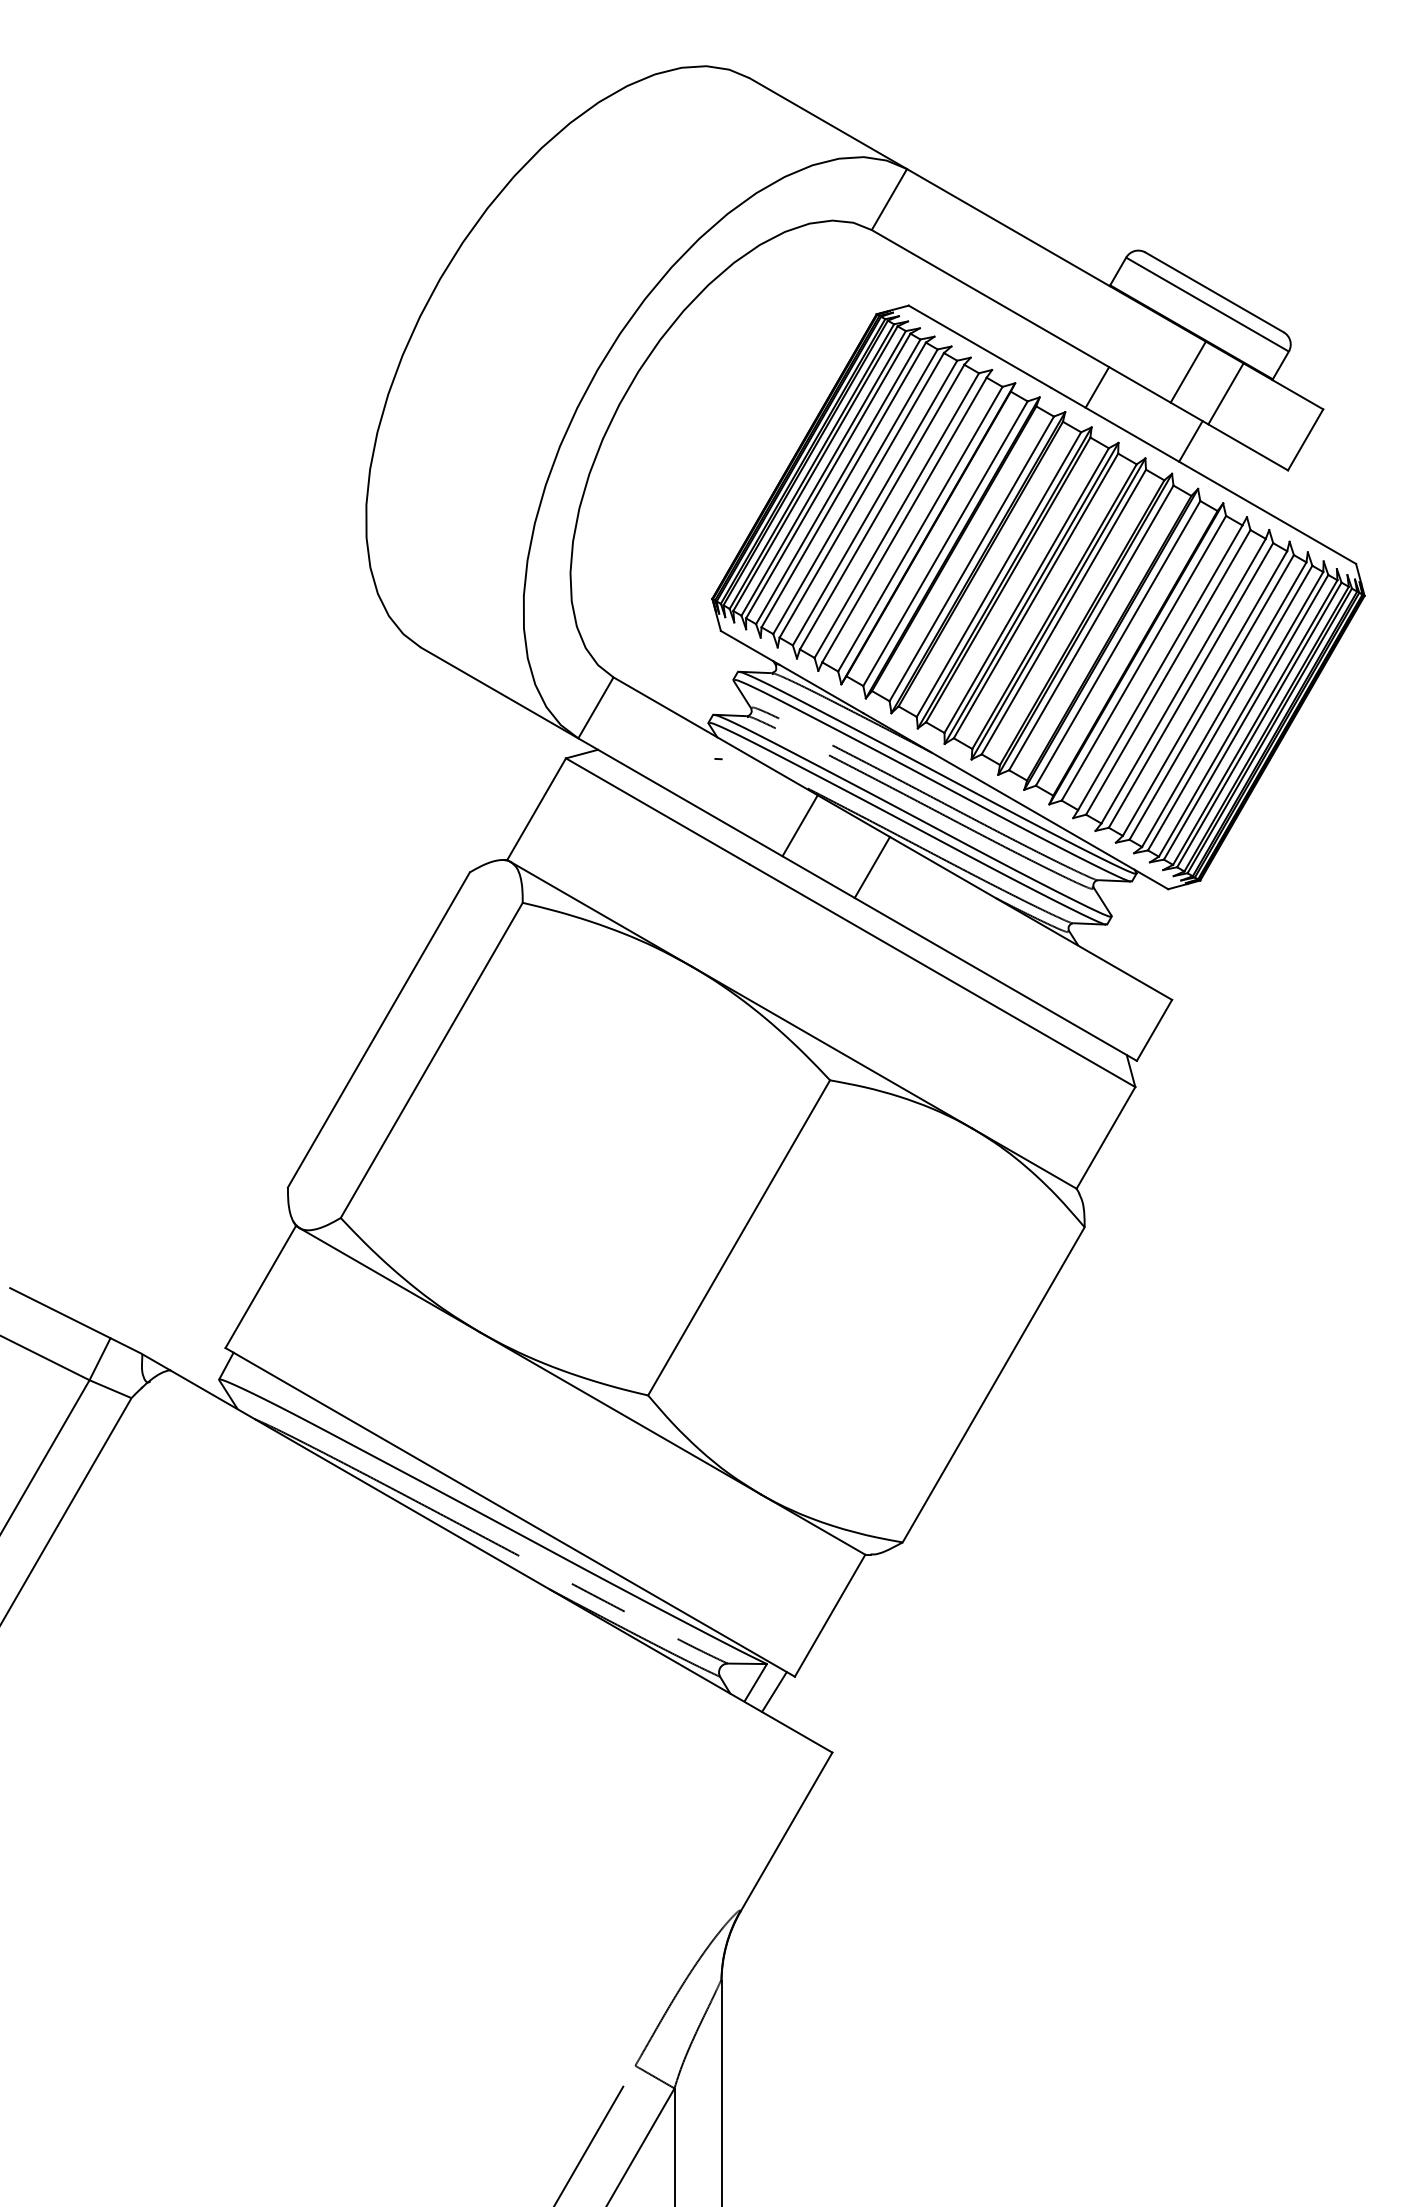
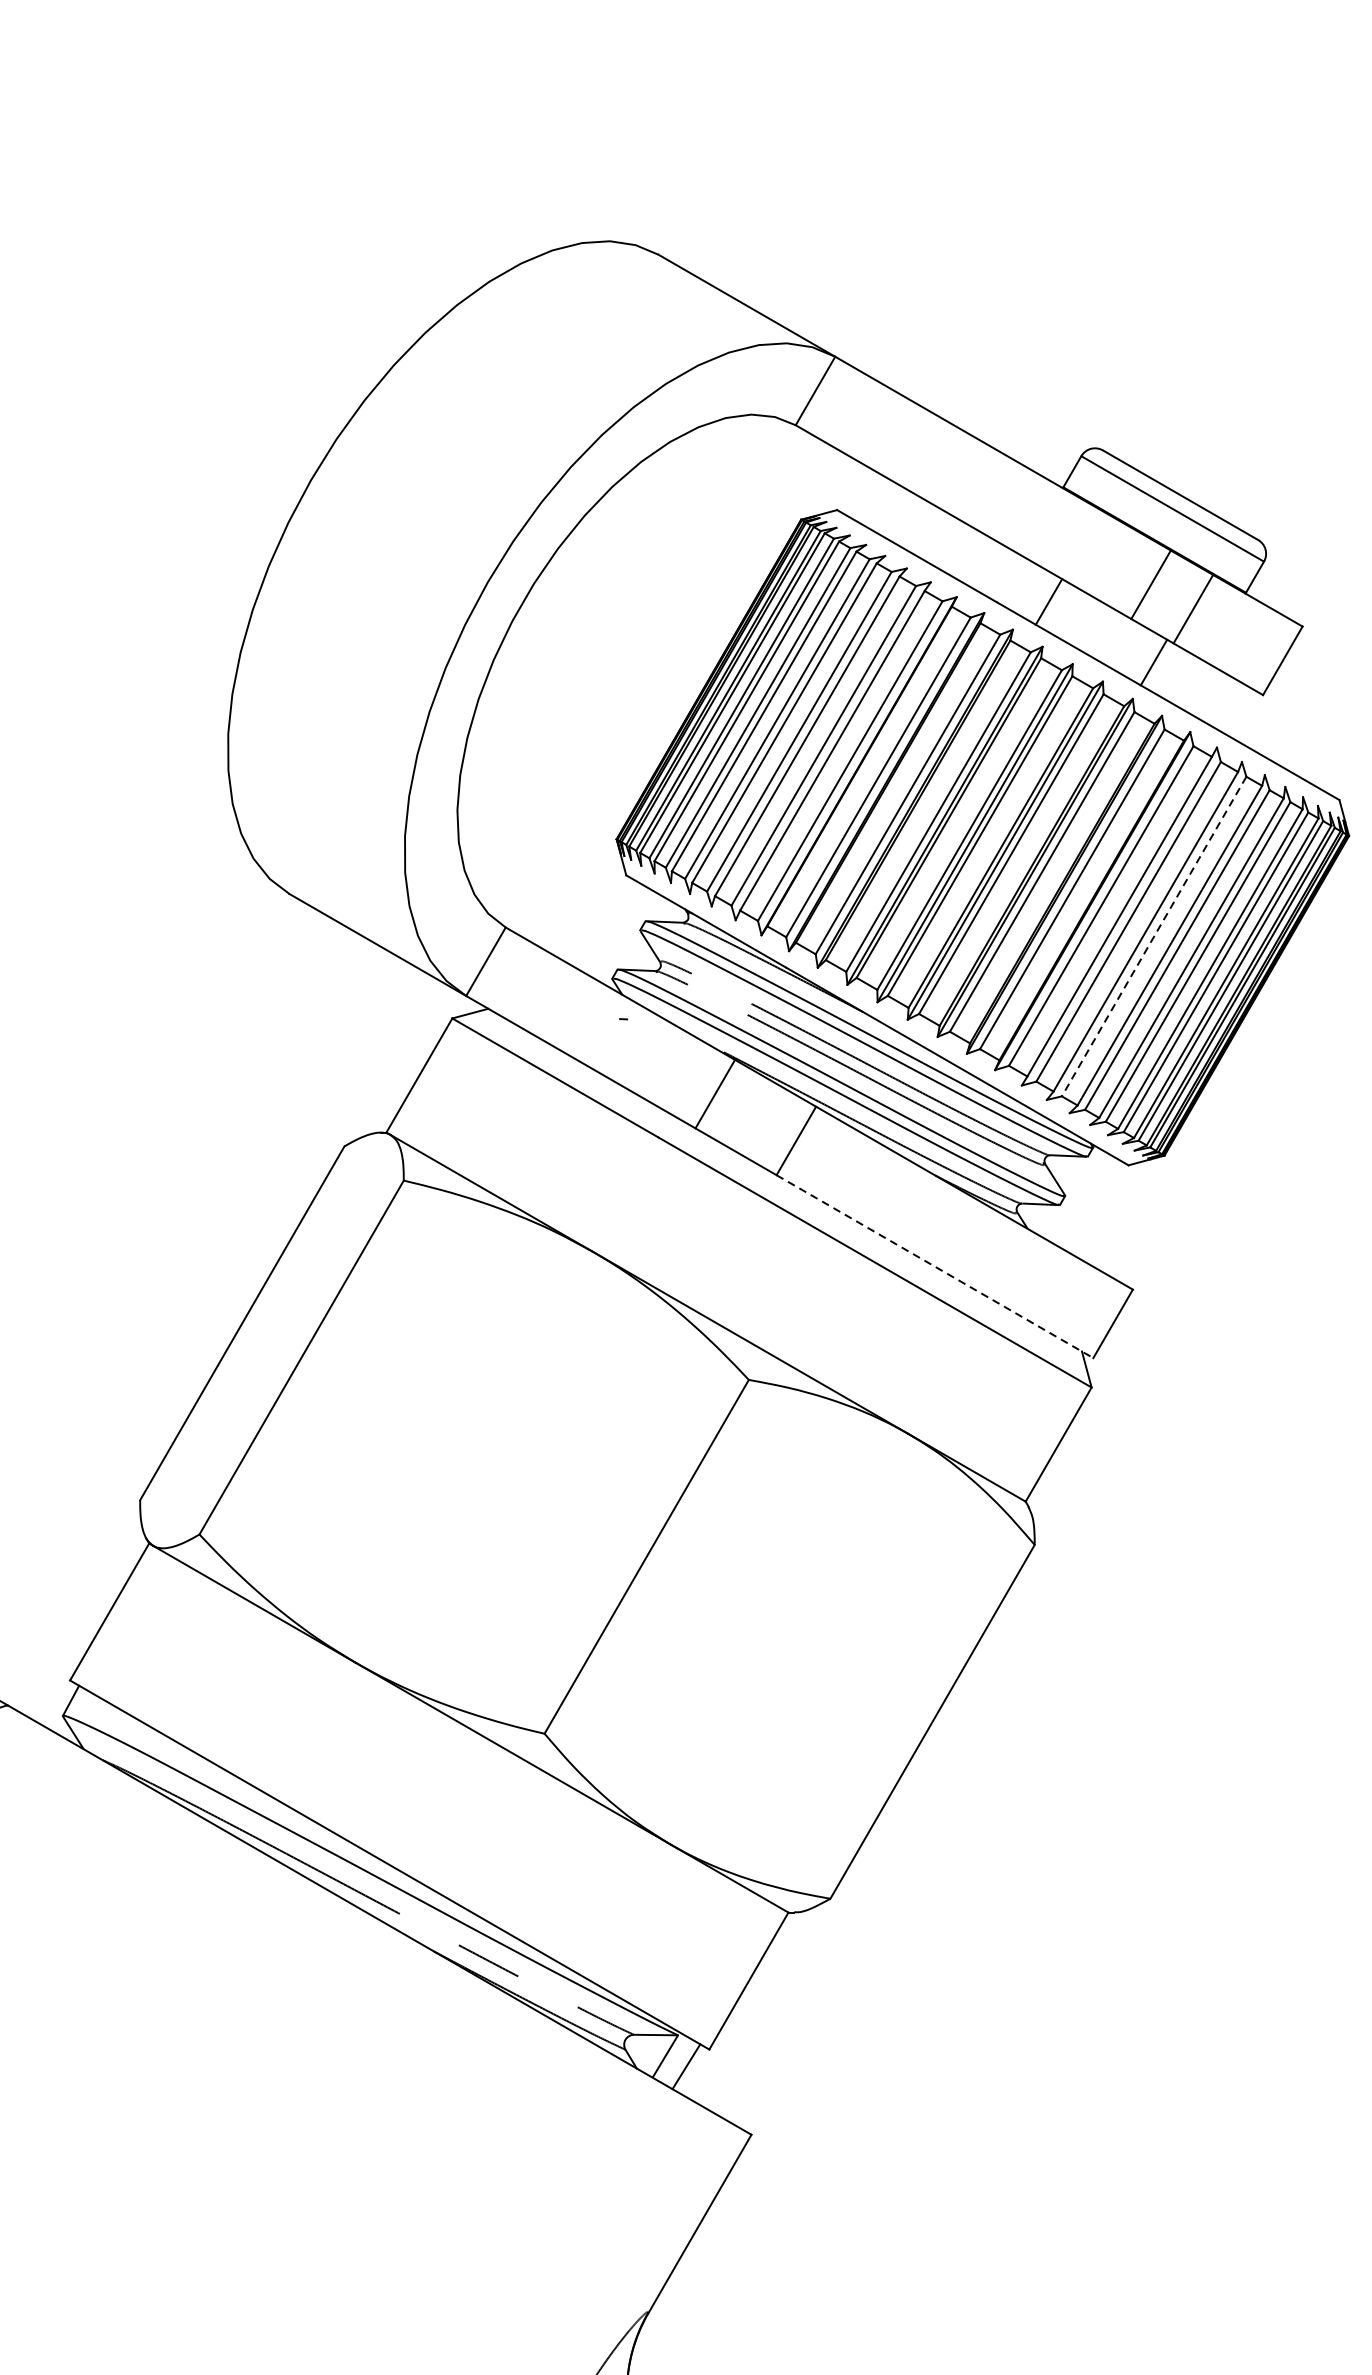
line: (1190, 685) -> (1153, 936), solid -> dashed
line: (995, 979) -> (934, 1266), solid -> dashed

